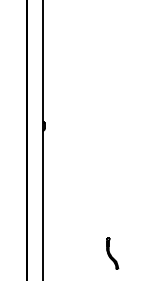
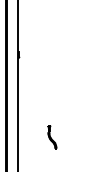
part: (112, 253) -> (52, 136), moved

